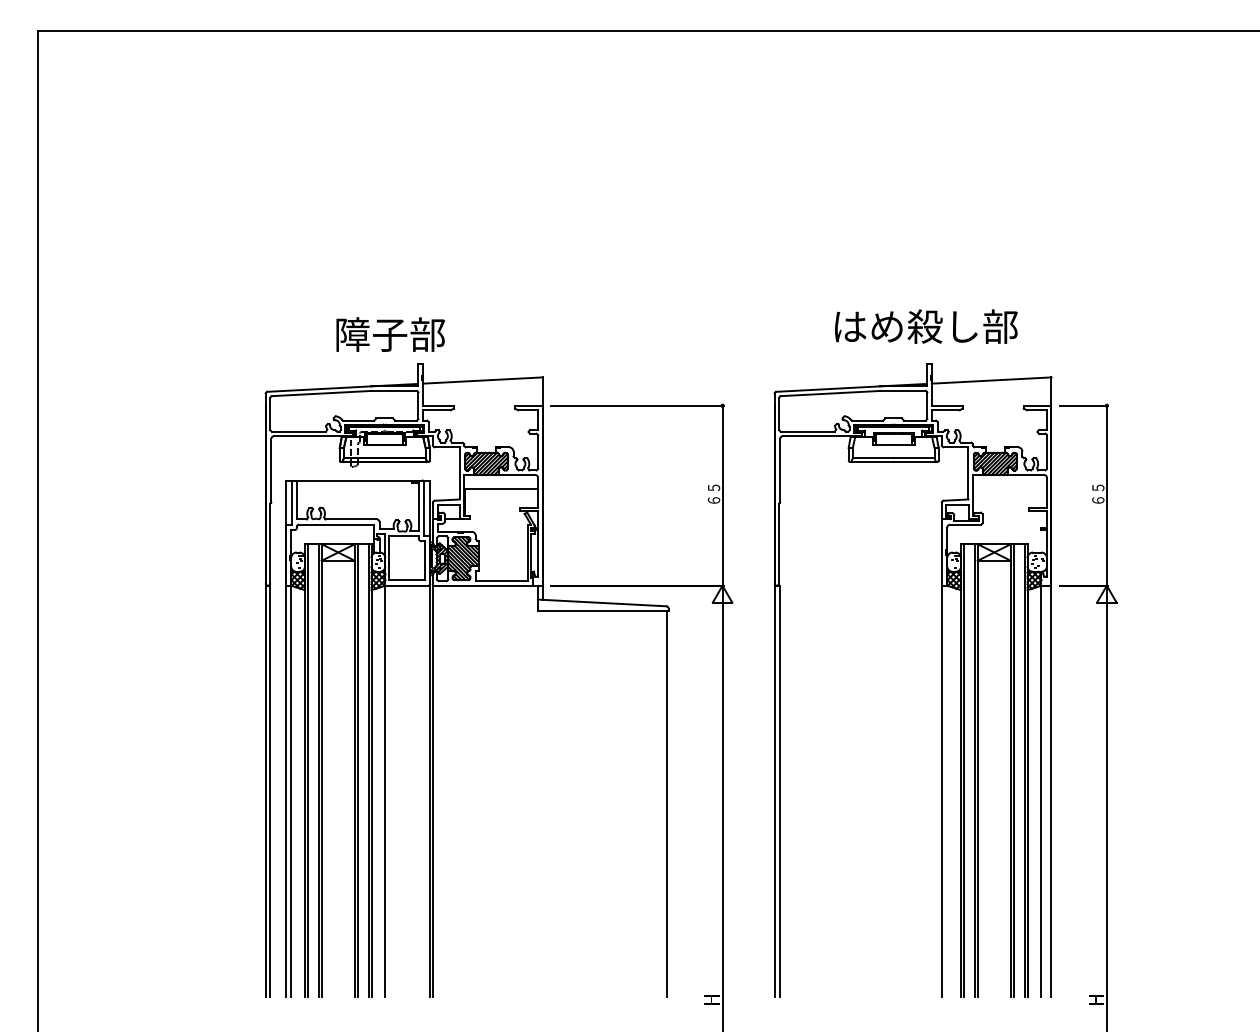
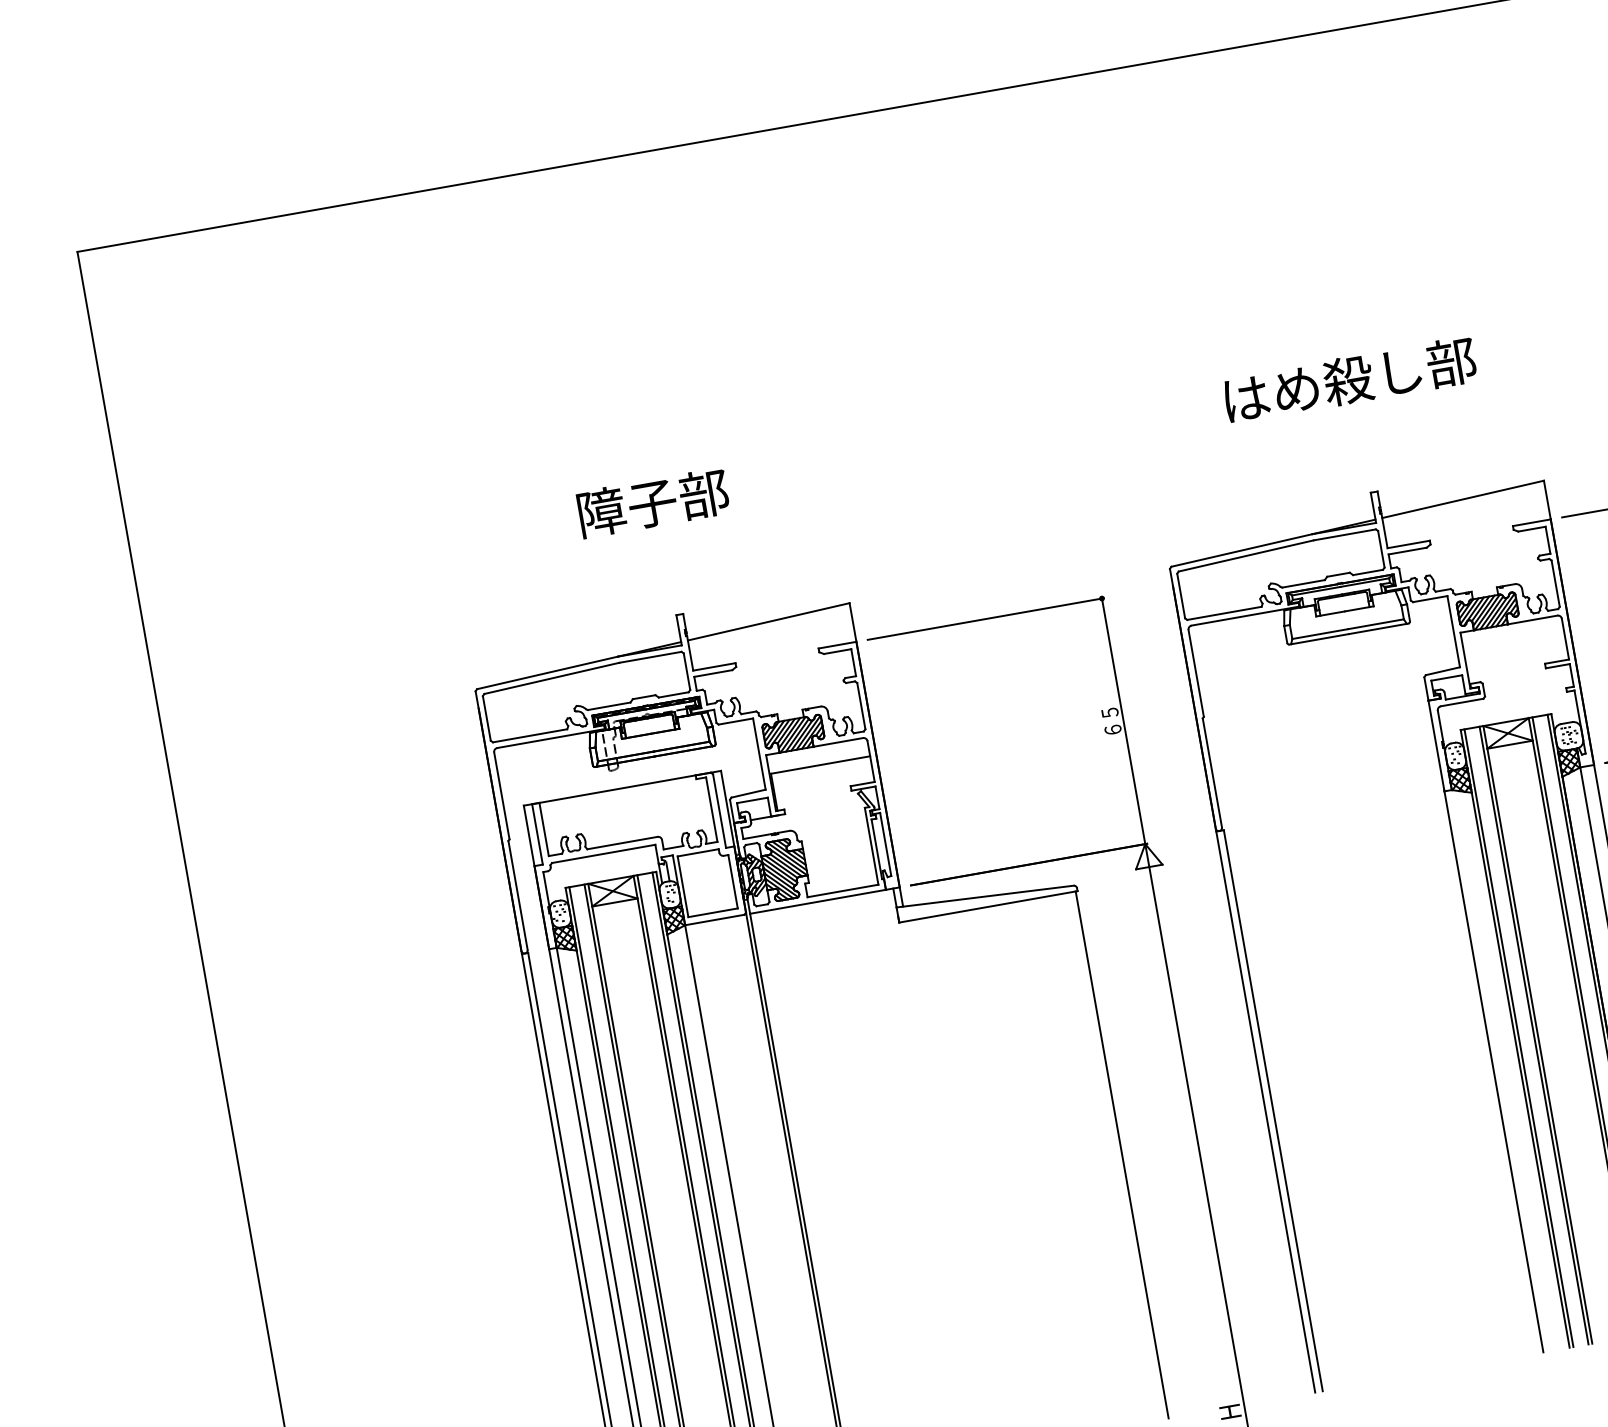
text: (926, 326) -> (1350, 379), moved
text: (390, 334) -> (653, 502), moved

